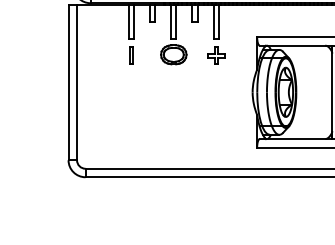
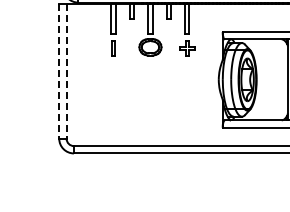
line: (68, 82) -> (59, 71), solid -> dashed
line: (76, 82) -> (66, 71), solid -> dashed

